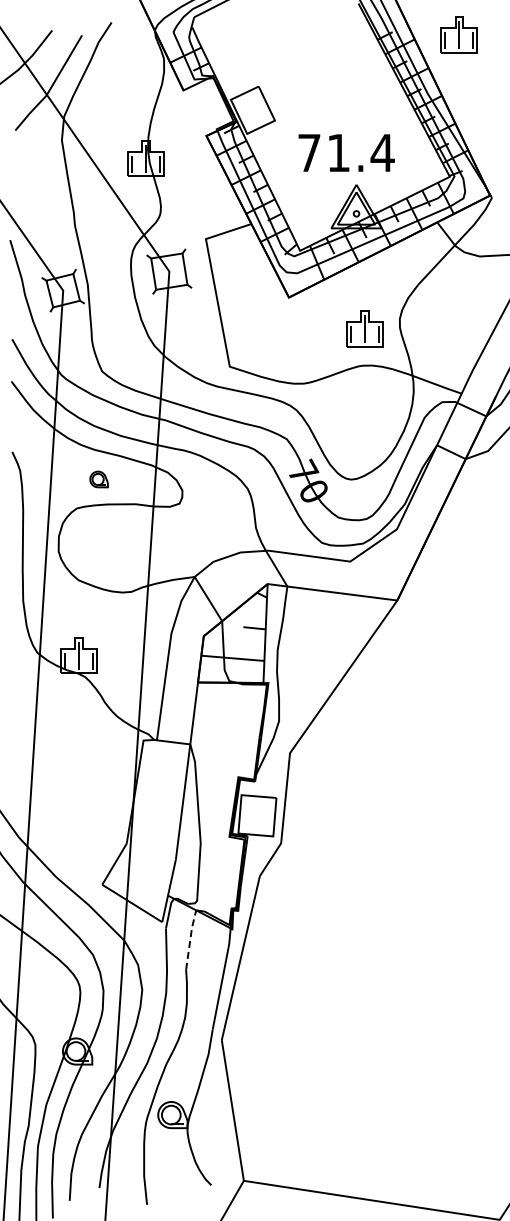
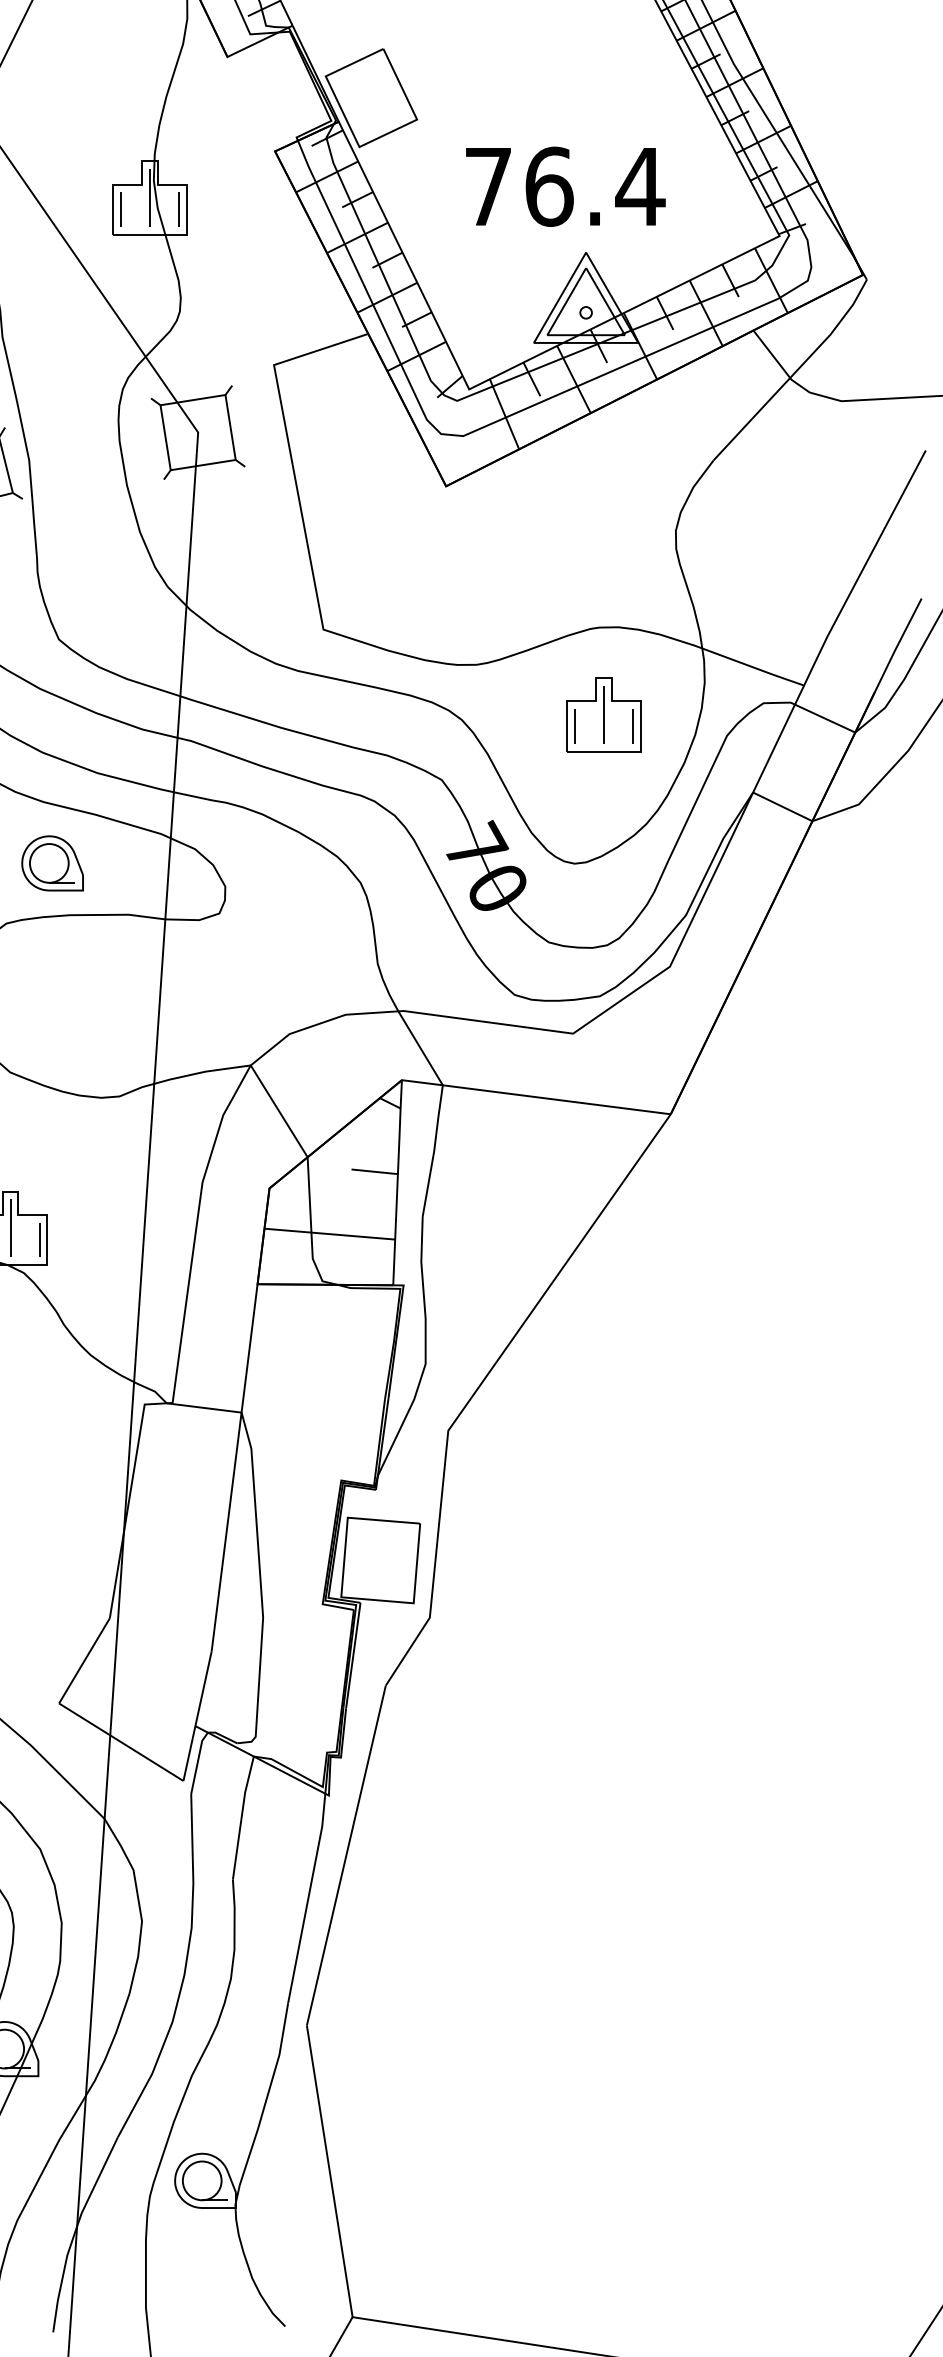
text: (338, 152) -> (548, 185), 71.4 -> 76.4
part: (364, 328) -> (602, 714), moved
part: (98, 479) -> (51, 863), size x1.67
line: (190, 939) -> (241, 1816), dashed -> solid

